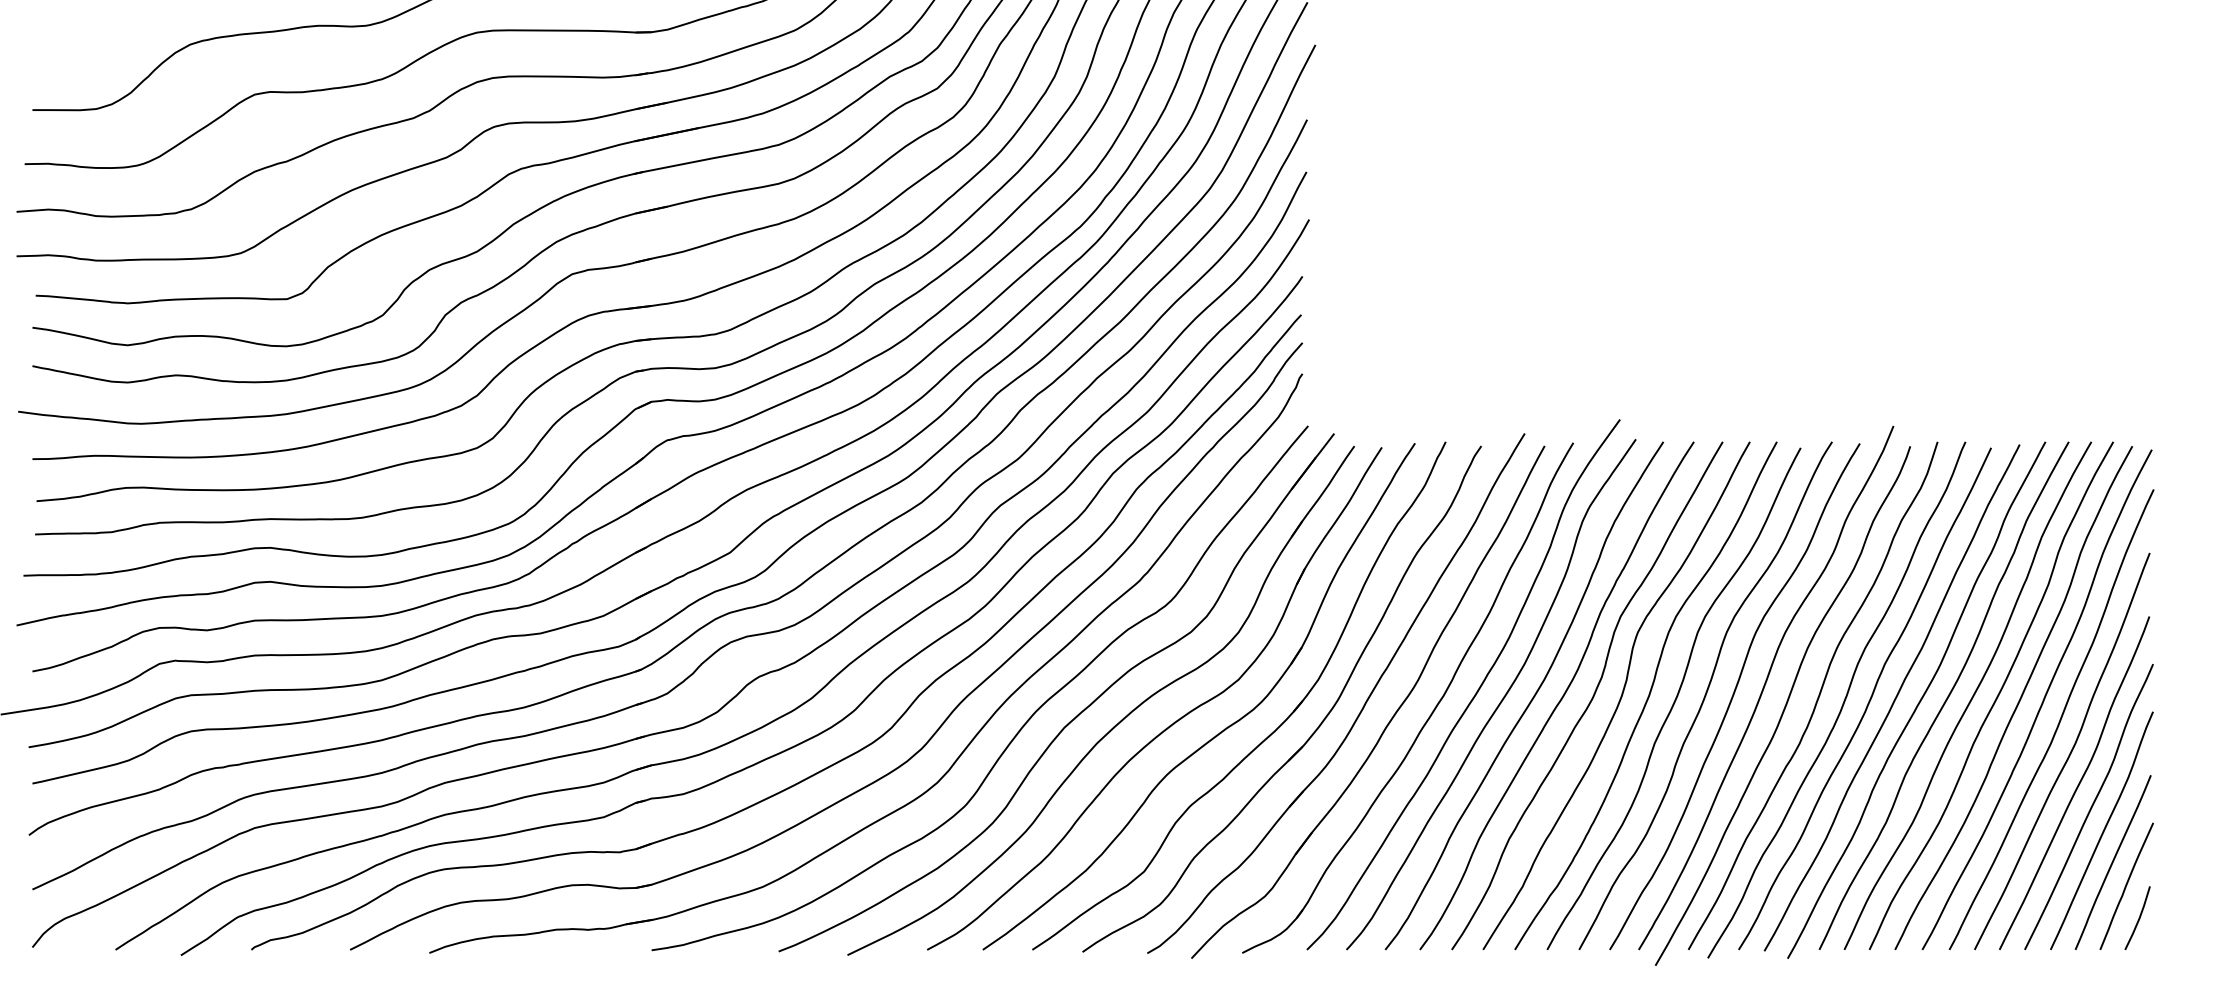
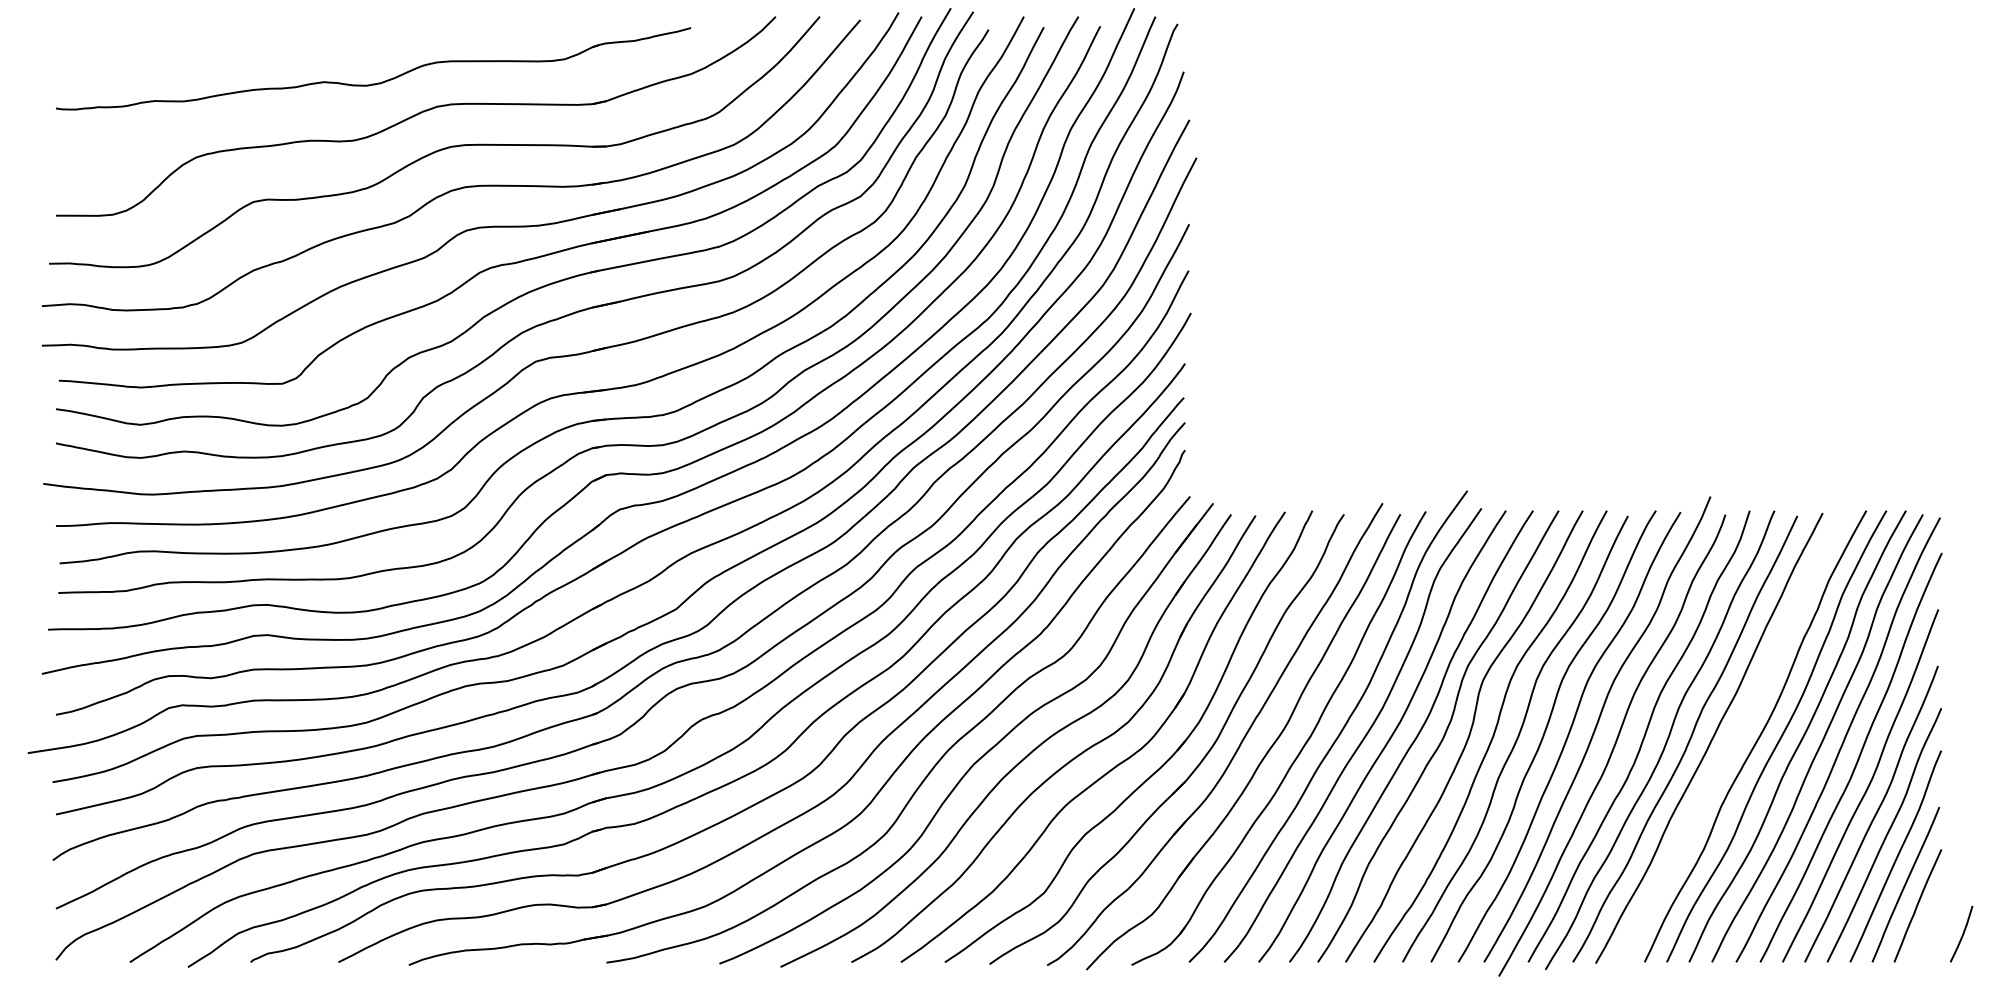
curve: (1918, 702) -> (1732, 742), removed
line: (2138, 917) -> (1962, 933), moved

